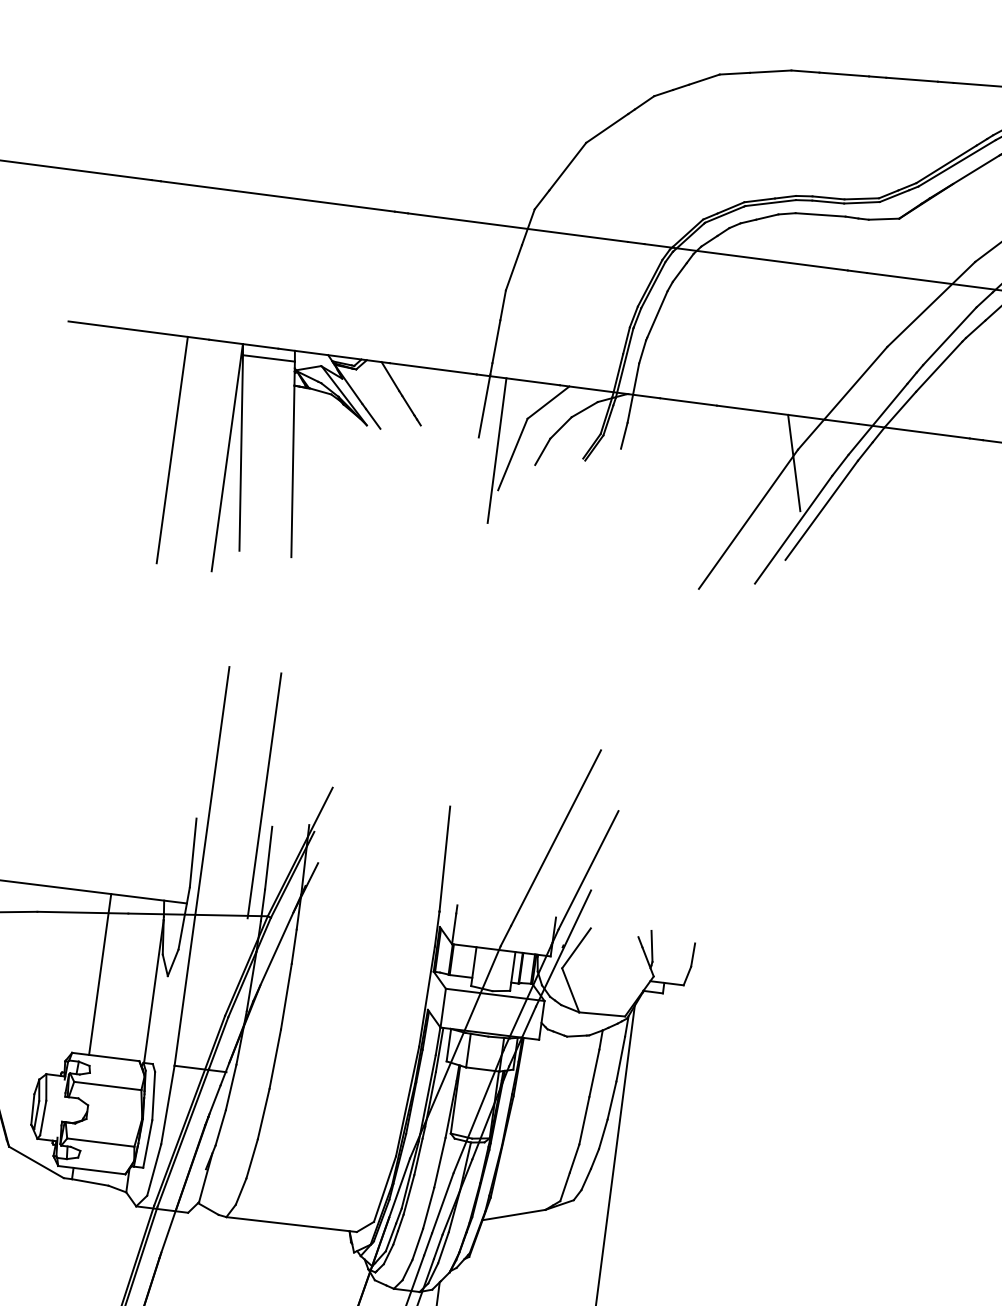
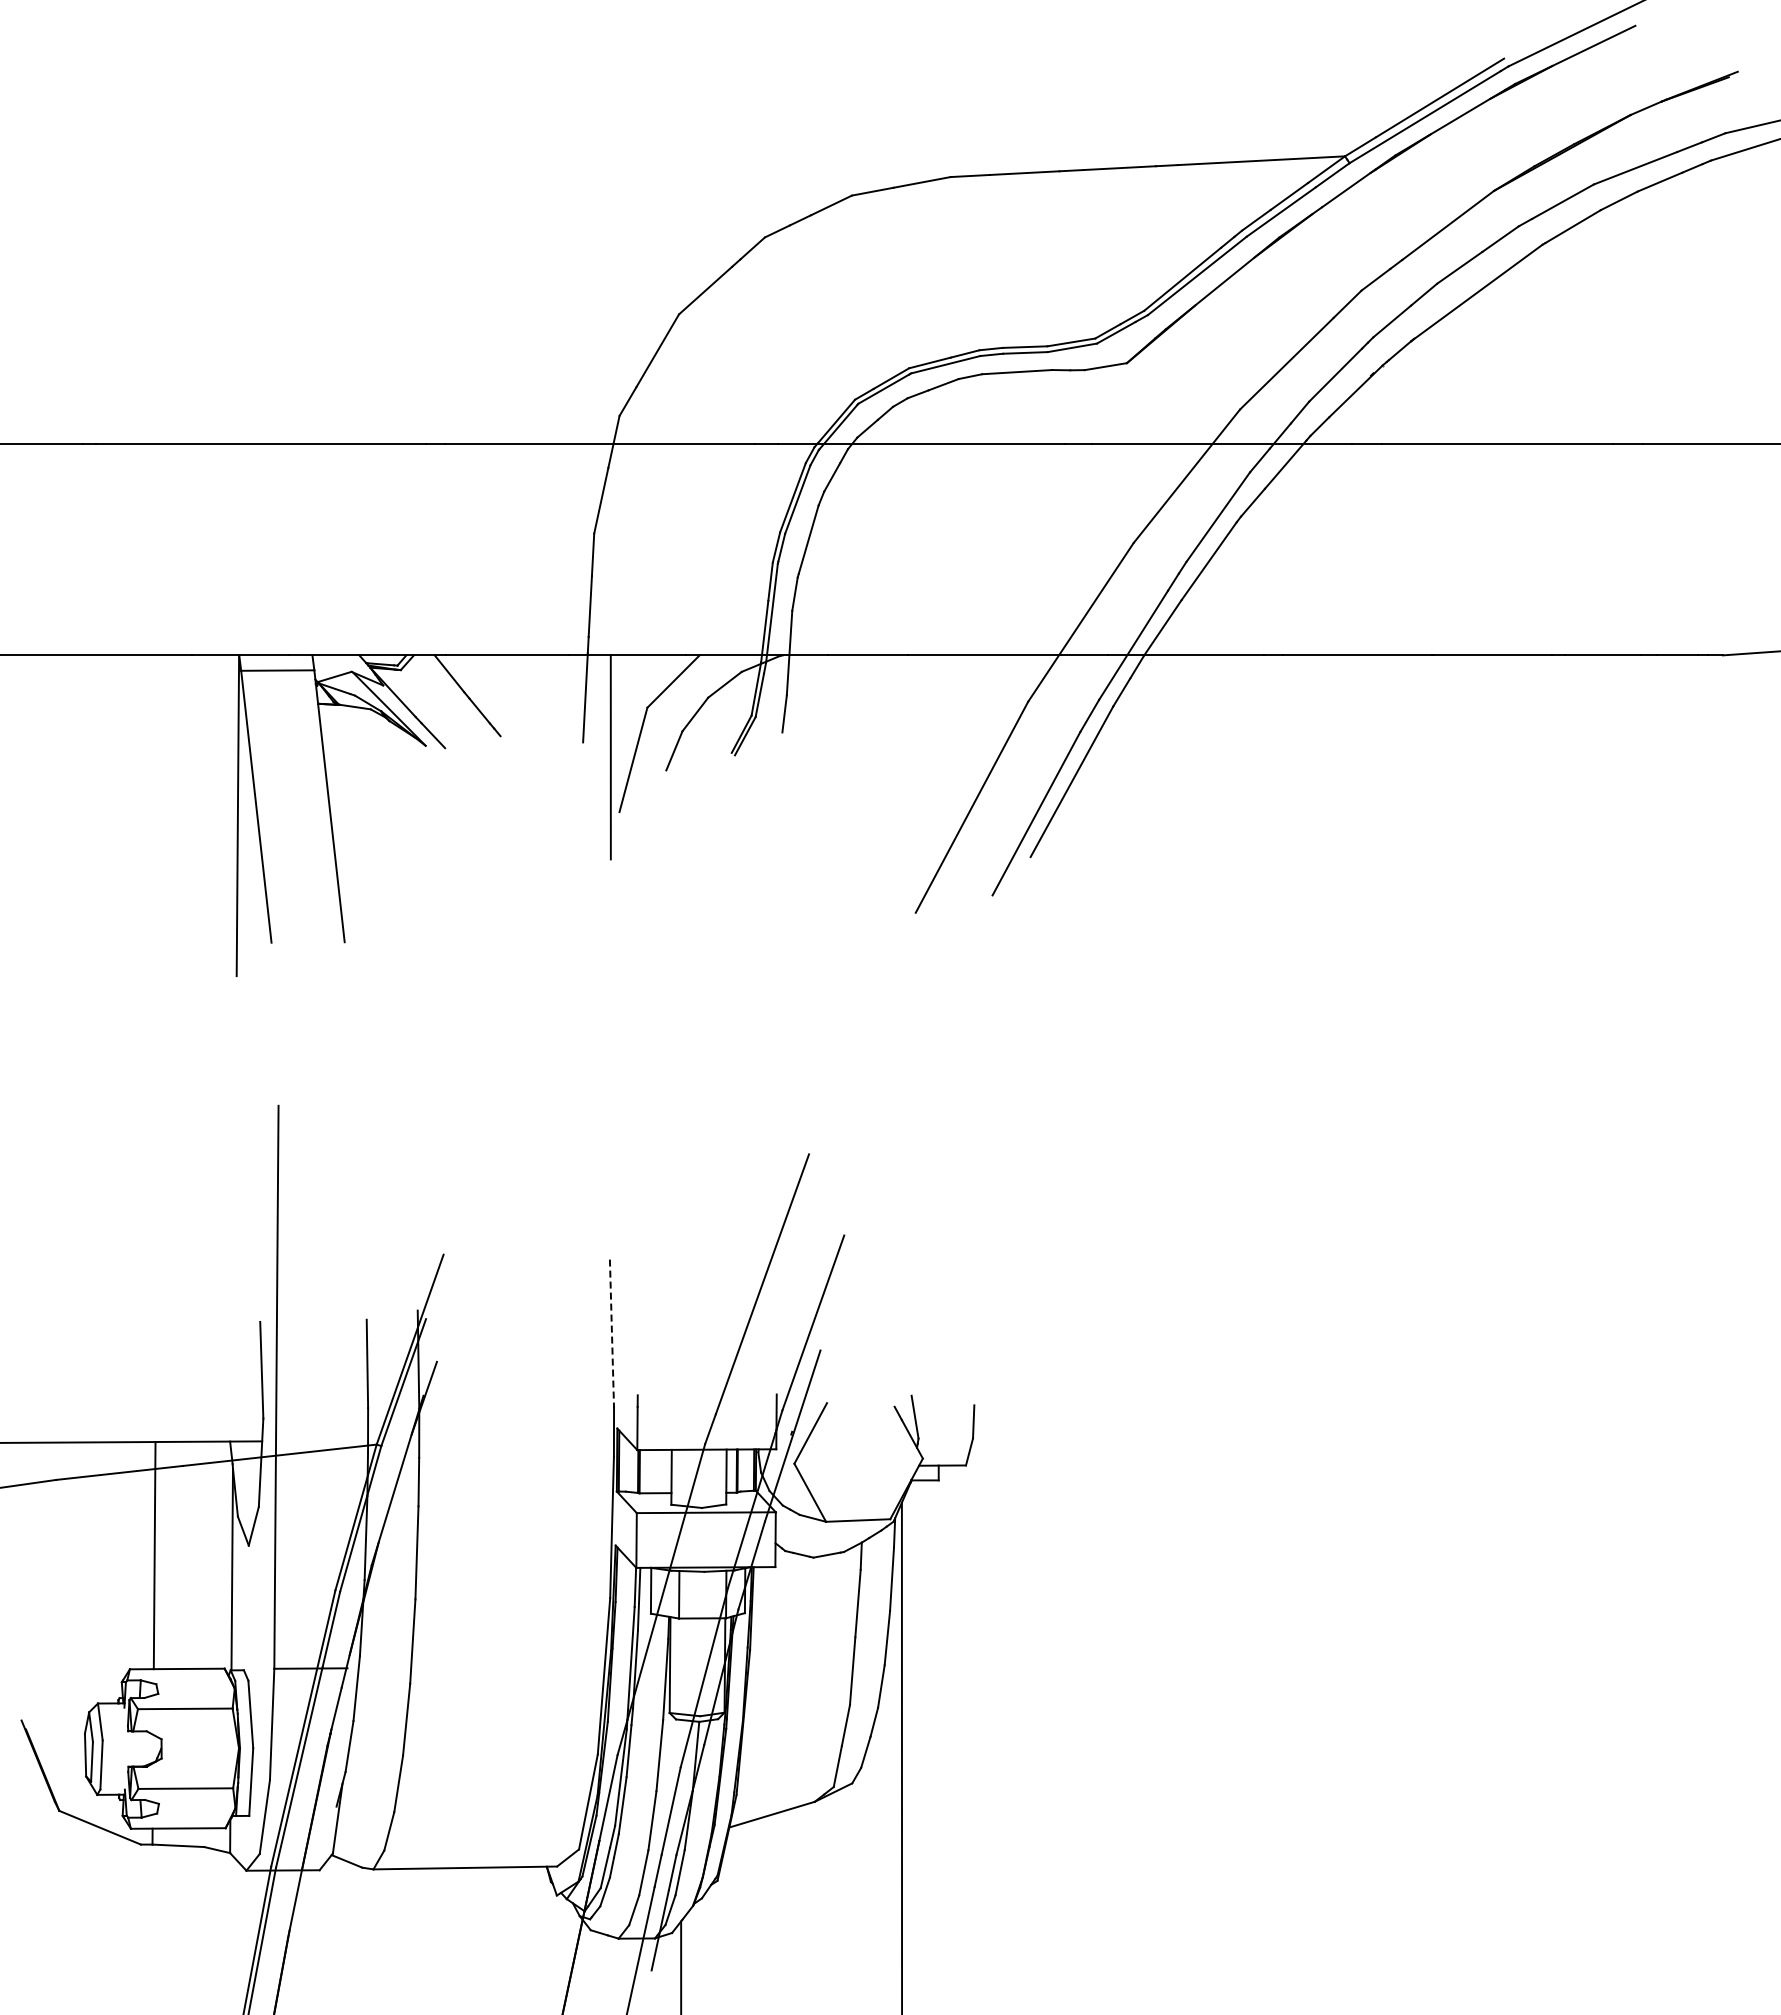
line: (172, 449) -> (160, 814), removed
line: (794, 462) -> (1025, 720), removed
line: (264, 796) -> (350, 1278), removed
line: (444, 859) -> (611, 1333), solid -> dashed

